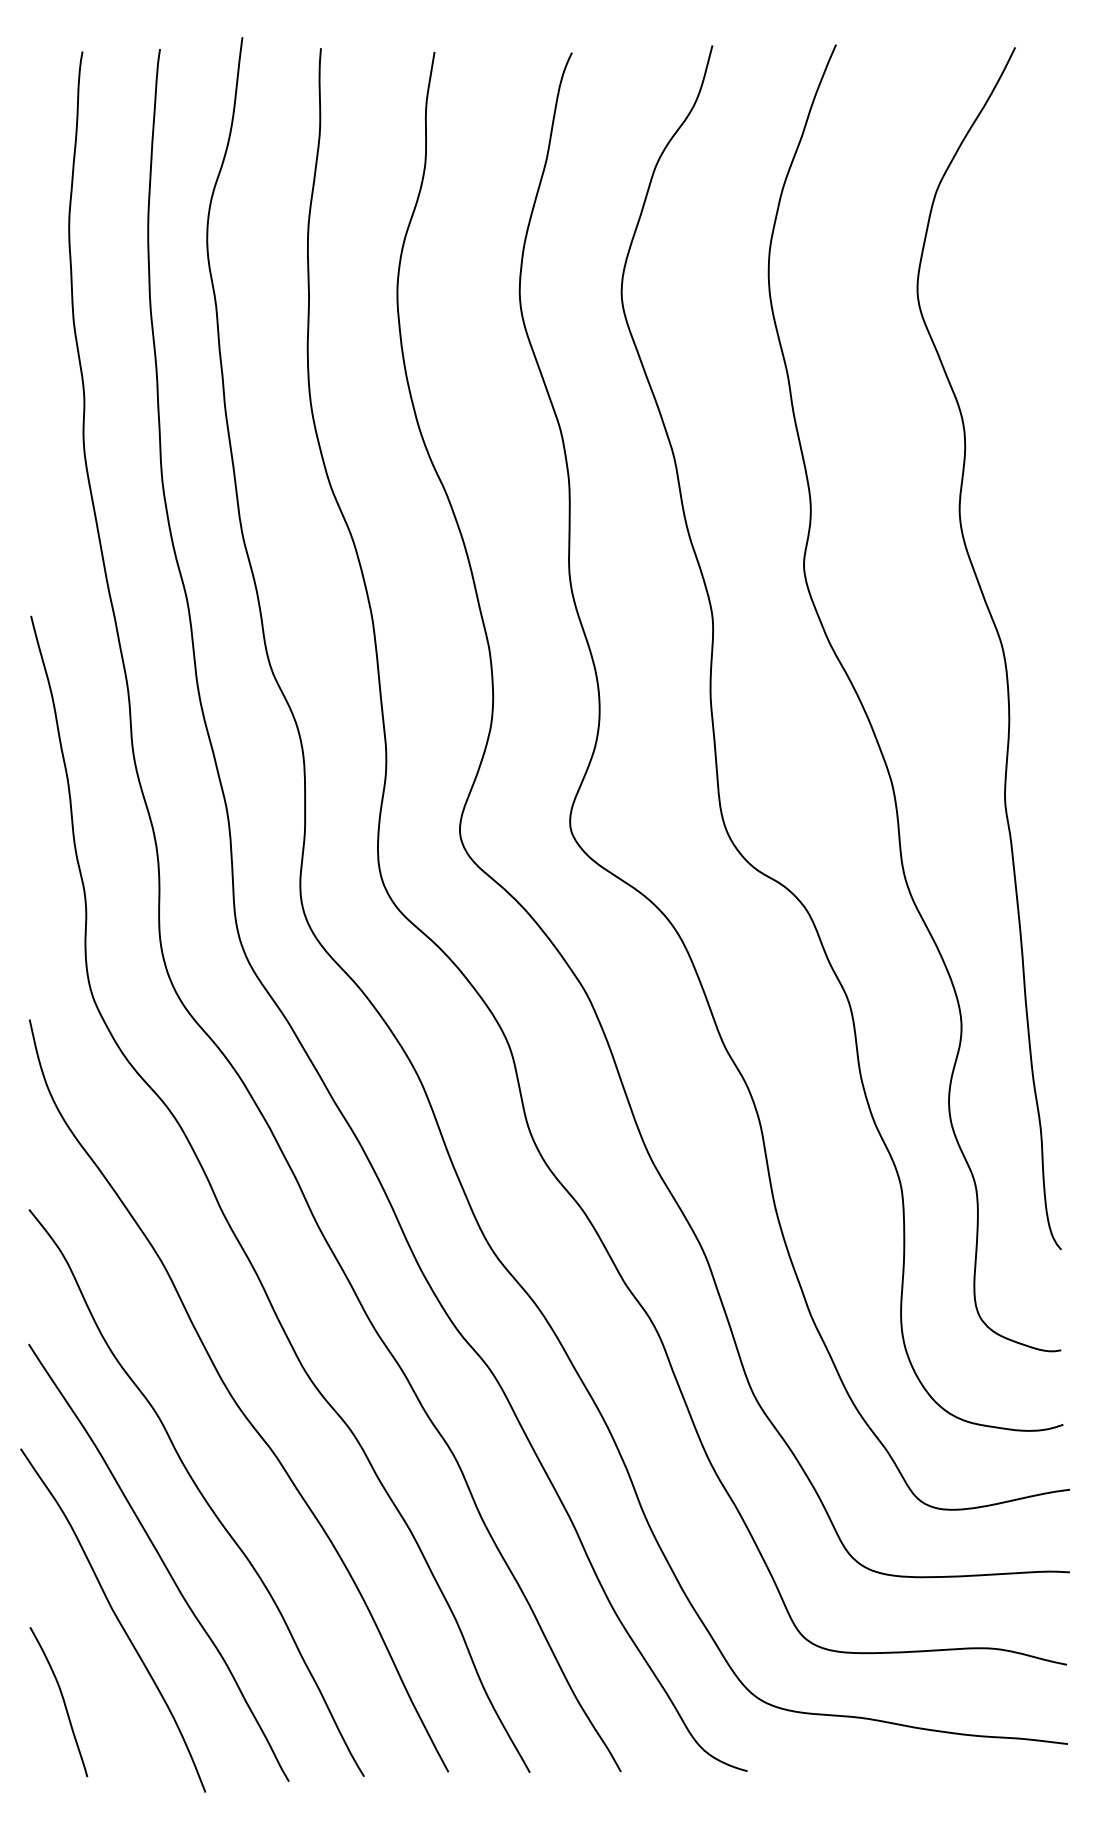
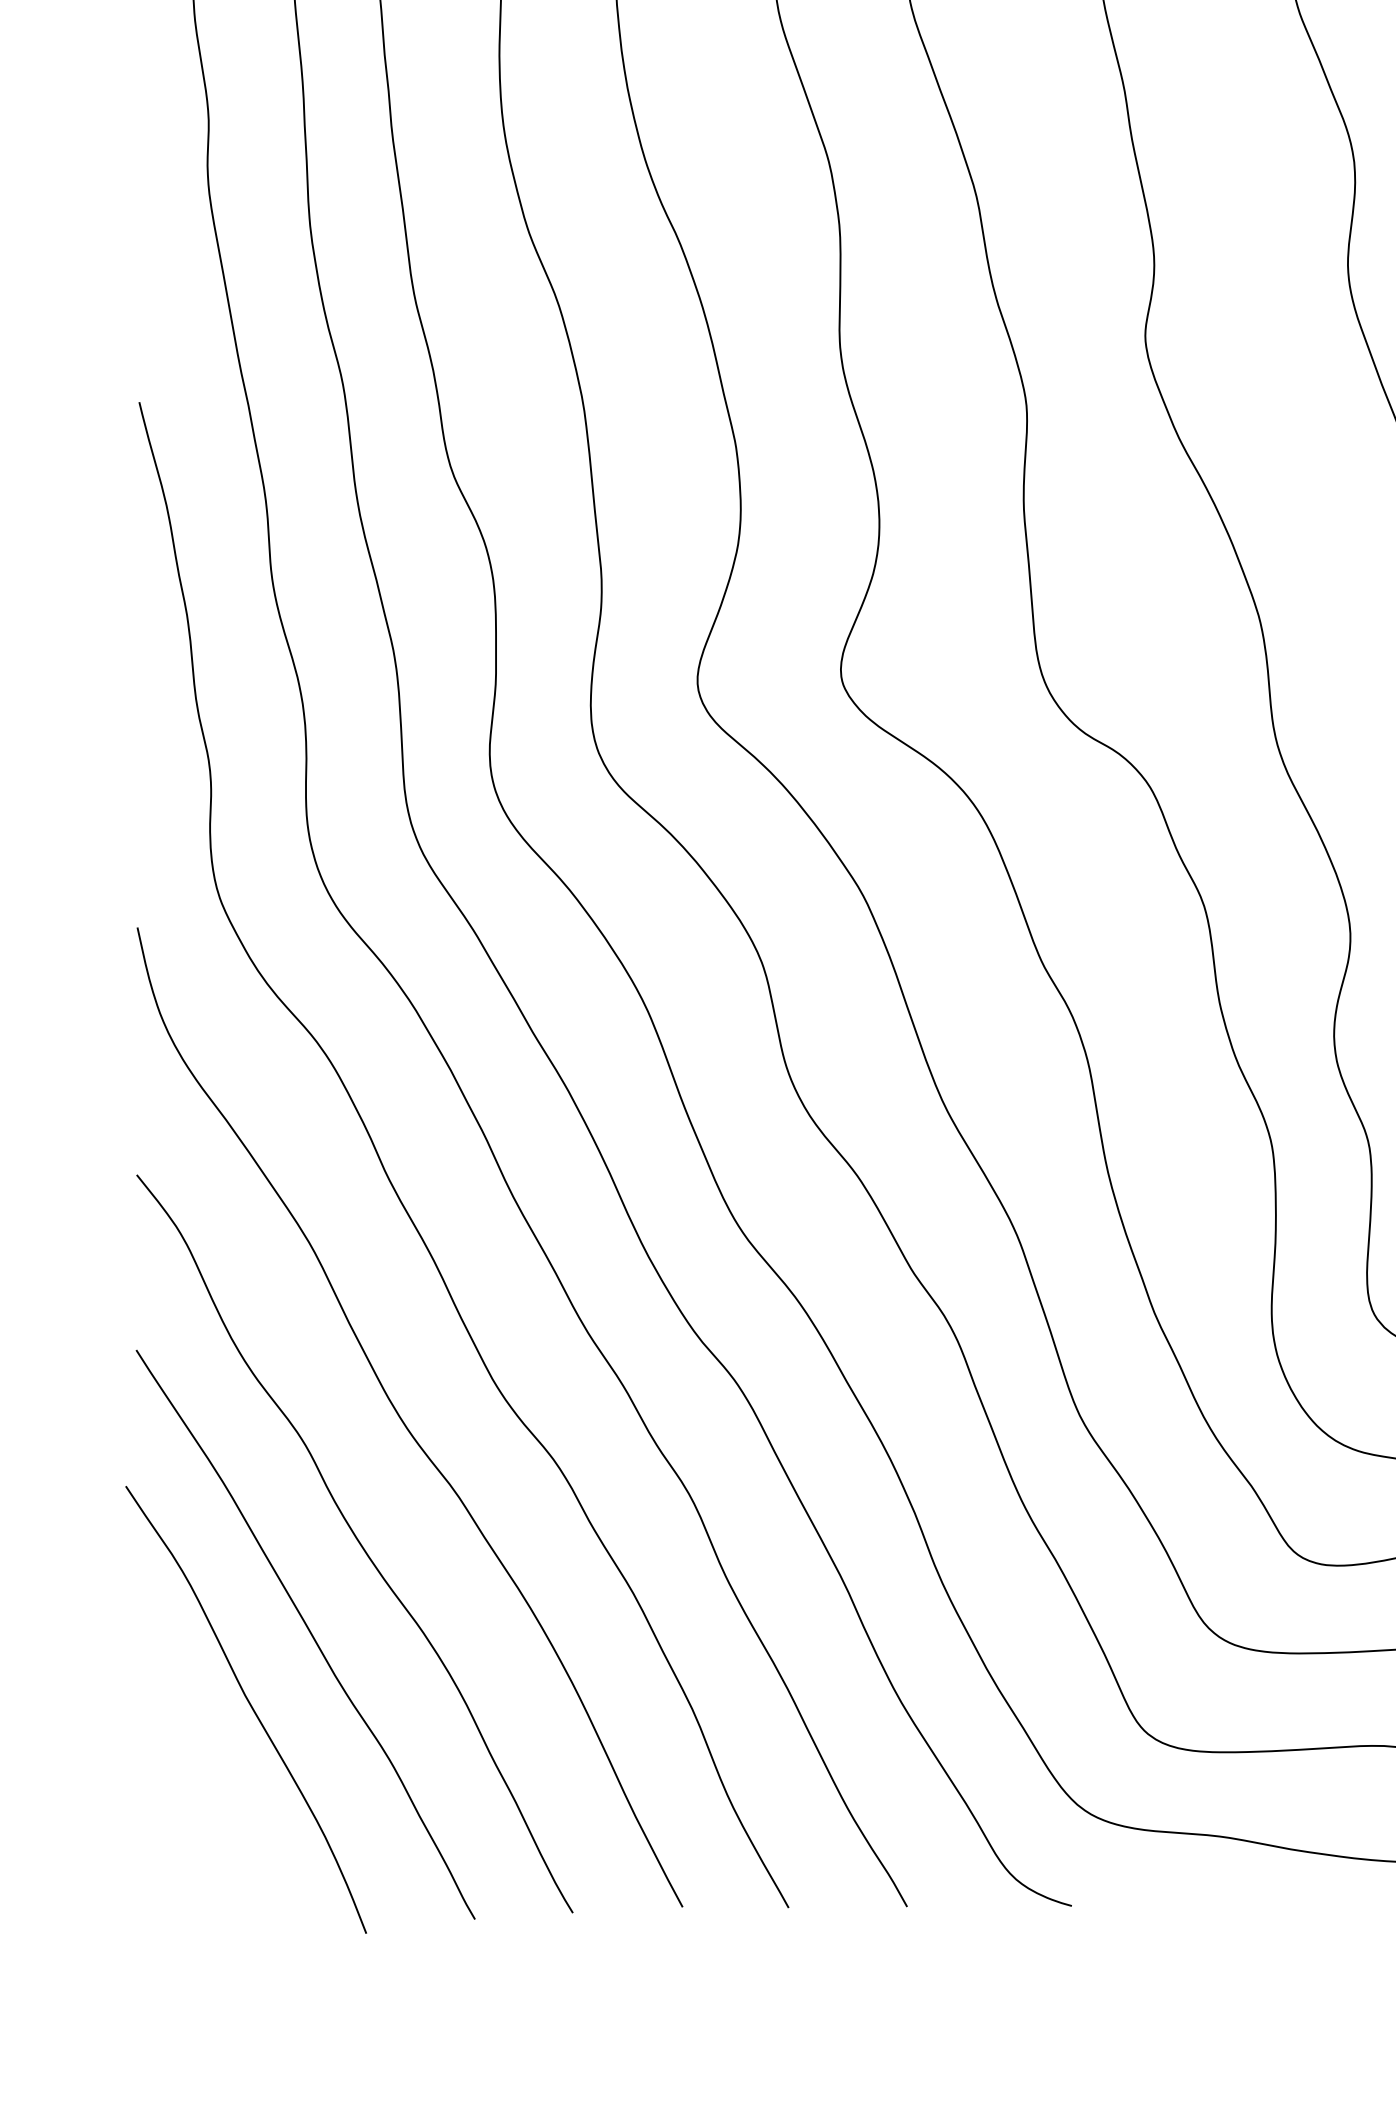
curve: (62, 1700) -> (180, 1813), removed

